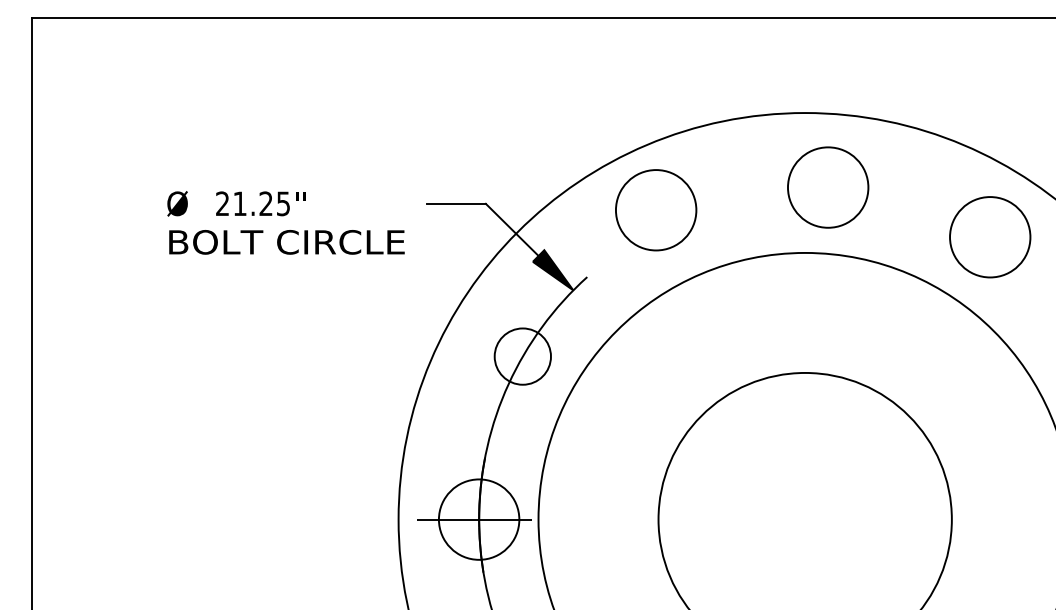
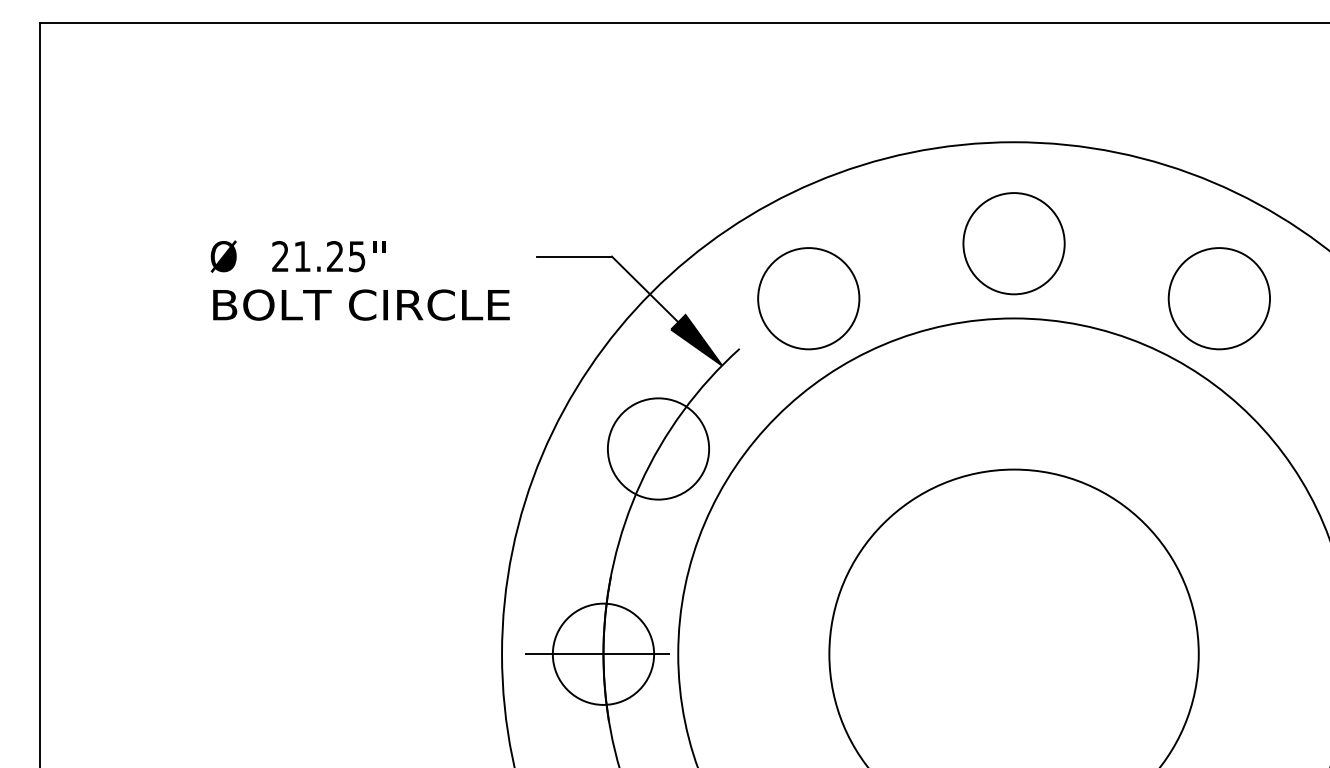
circle: (828, 187) -> (1014, 243), moved
circle: (656, 210) -> (809, 298), moved
circle: (990, 237) -> (1219, 298), moved
circle: (522, 356) -> (658, 448), size x1.43

